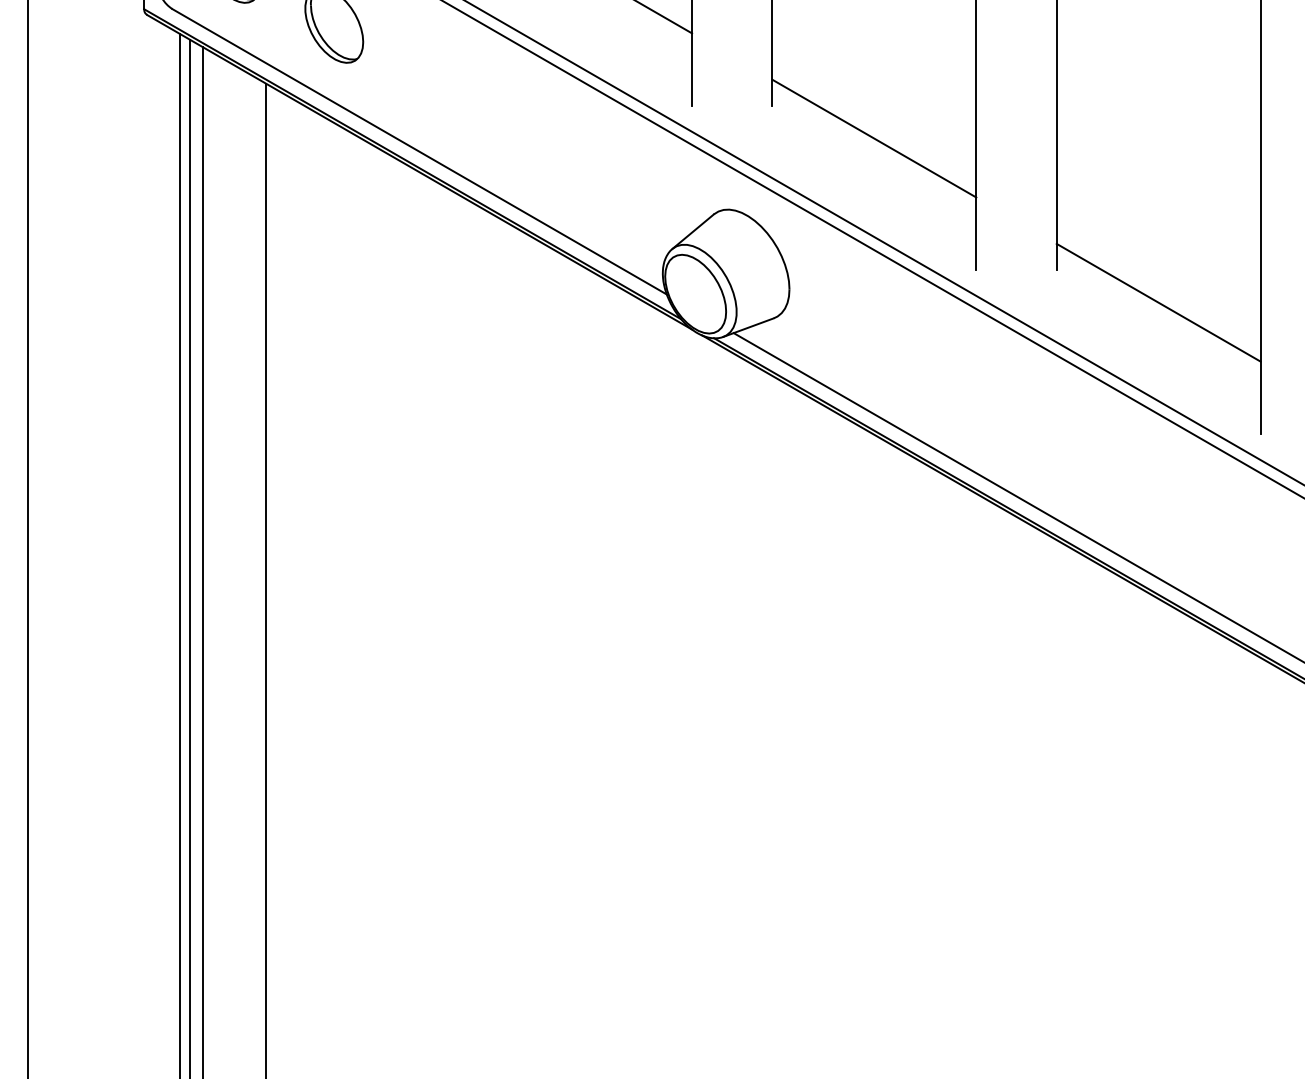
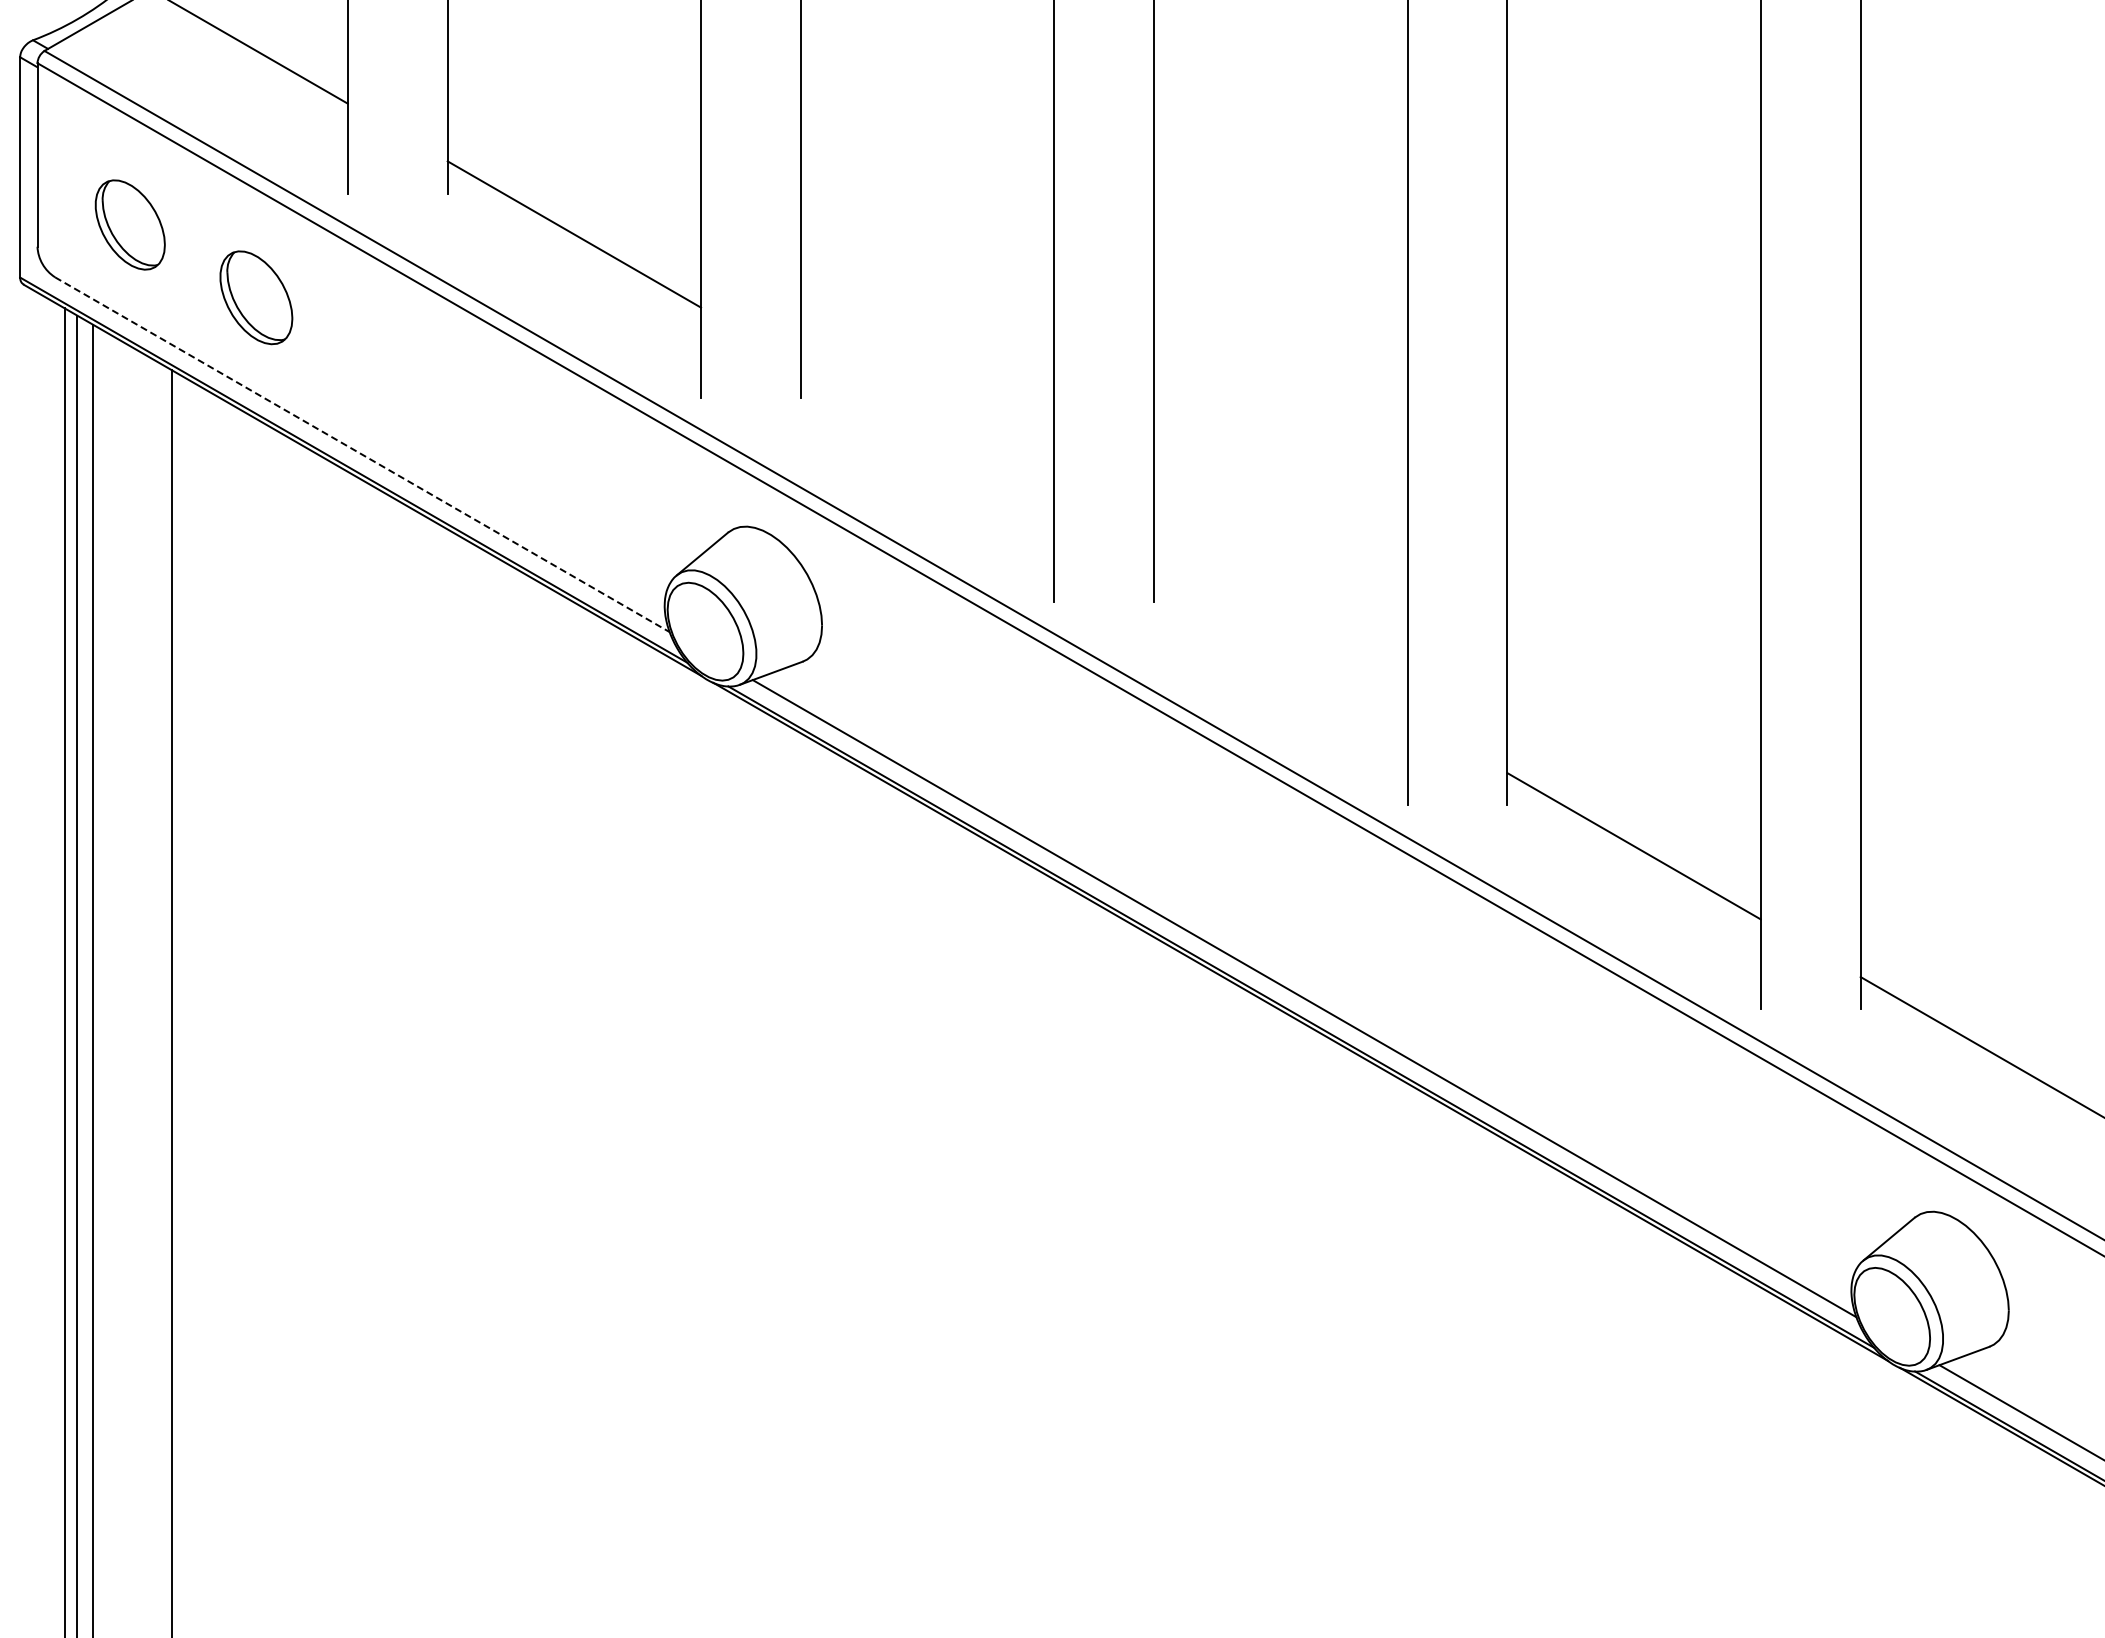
line: (874, 138) -> (927, 438), removed
line: (419, 151) -> (362, 454), solid -> dashed
line: (1158, 302) -> (1280, 642), removed

